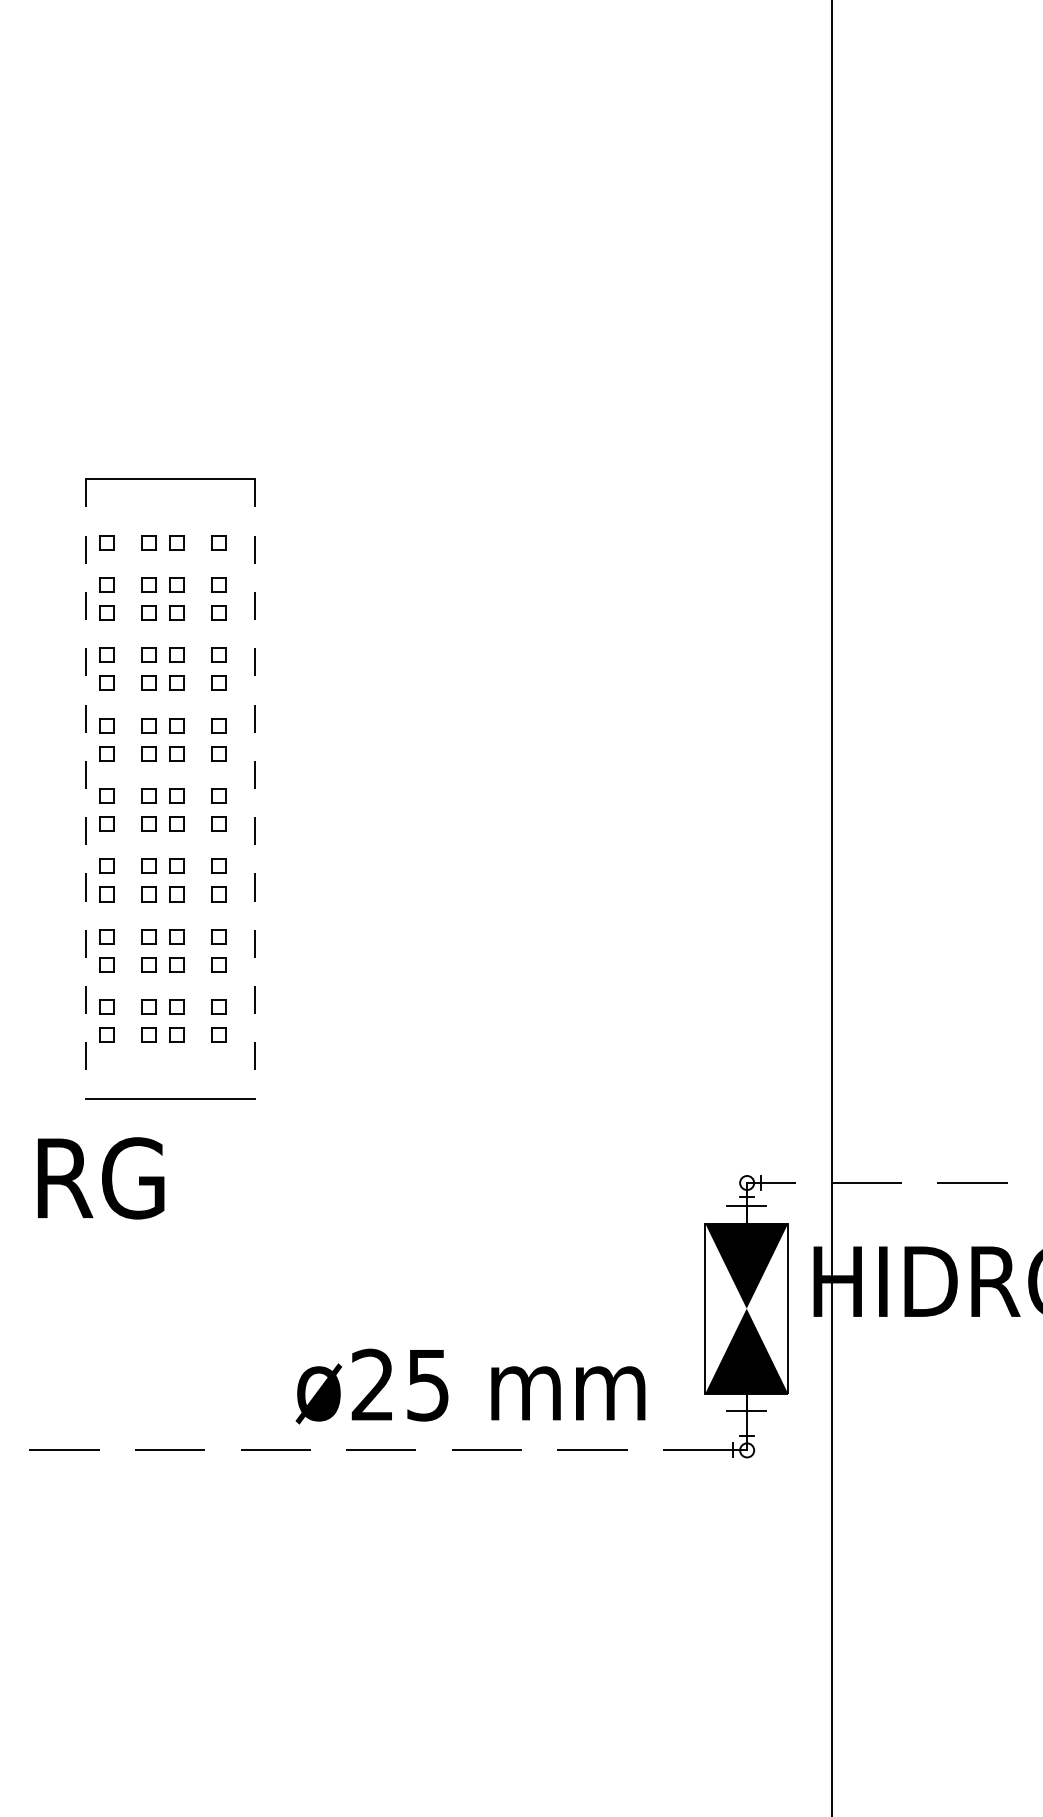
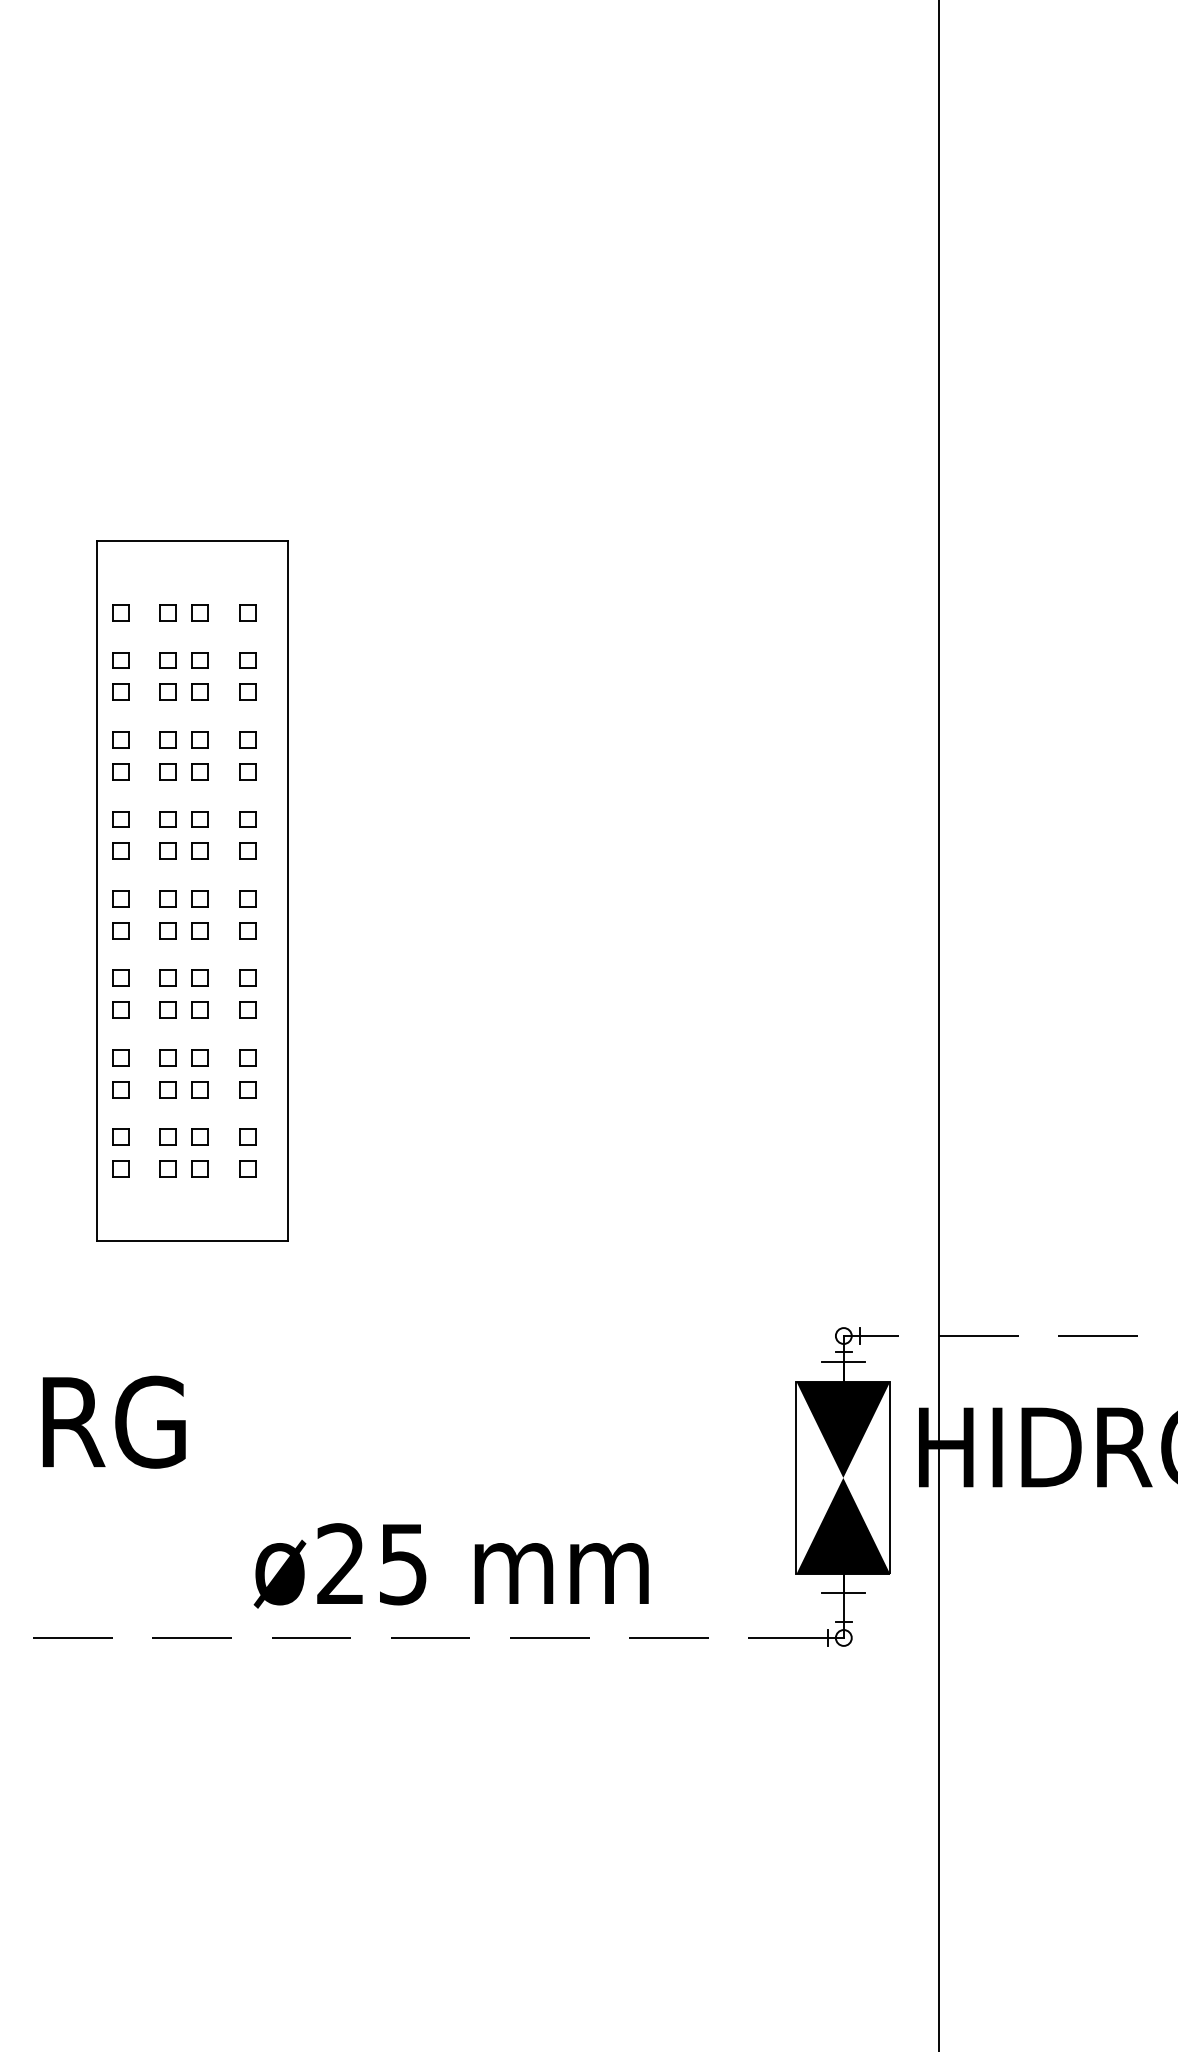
line: (85, 788) -> (96, 890), dashed -> solid
line: (254, 788) -> (287, 890), dashed -> solid
text: (101, 1178) -> (114, 1422), moved
text: (470, 1386) -> (451, 1565), moved

